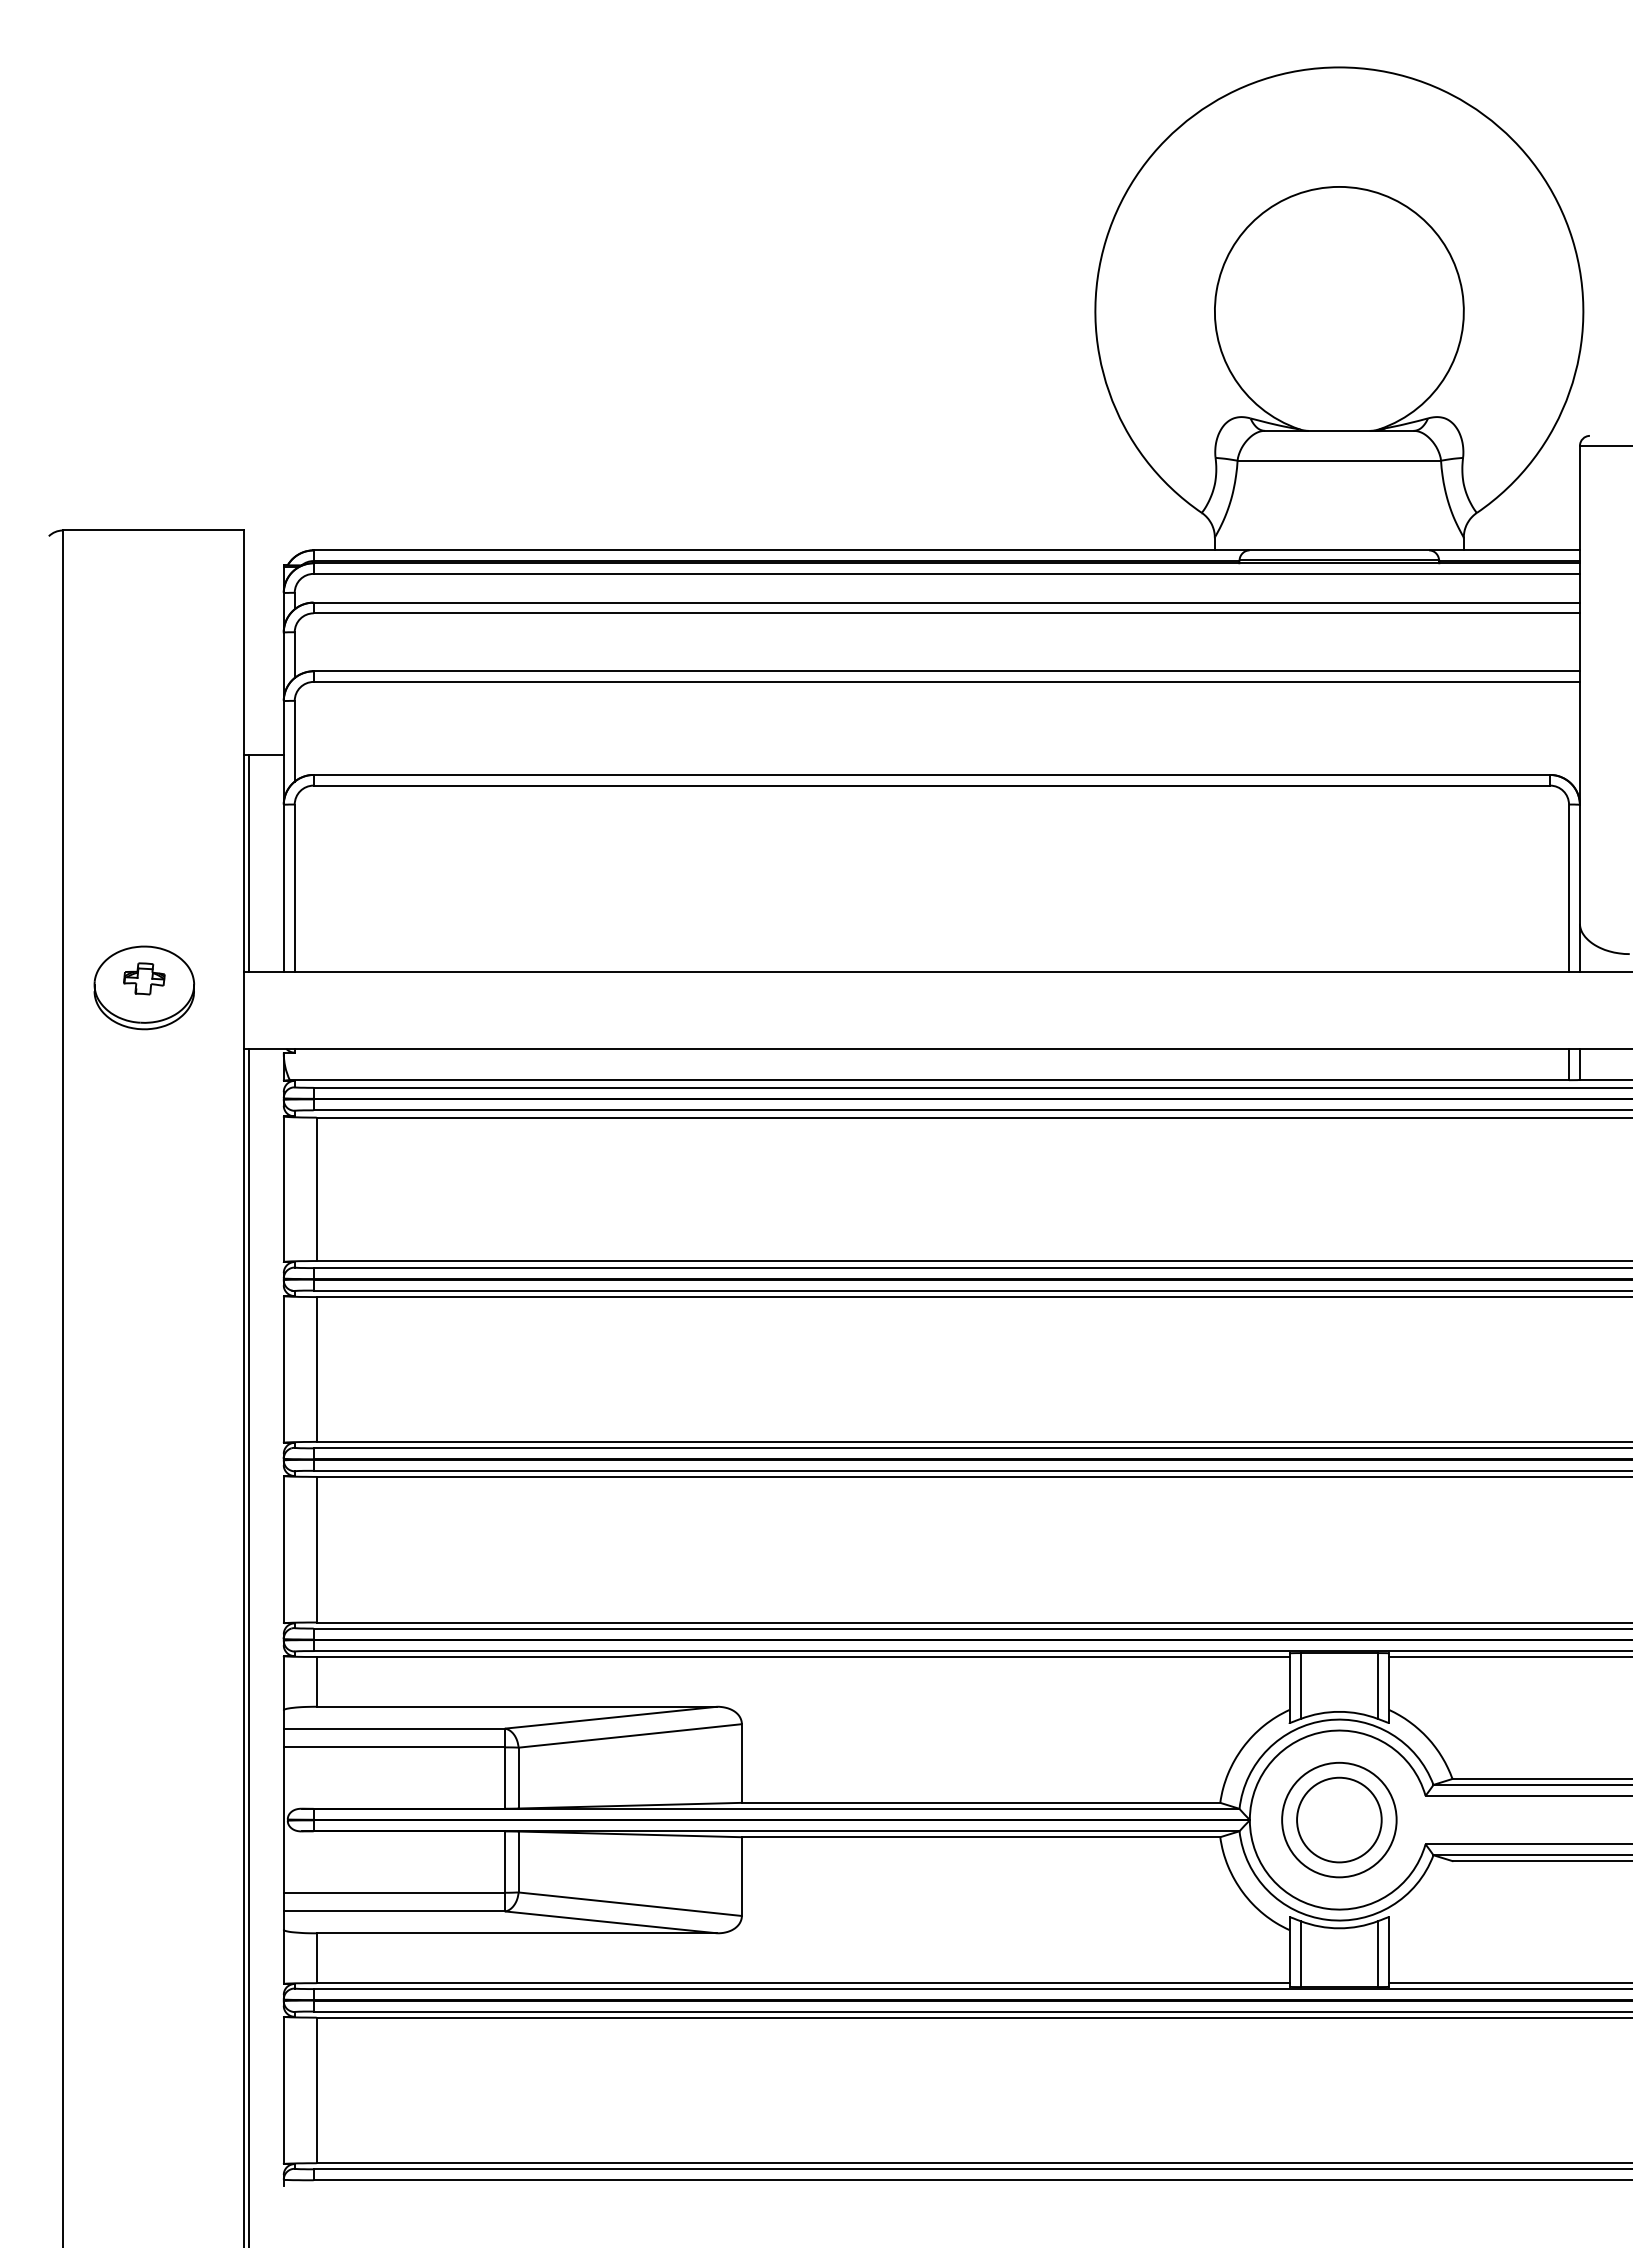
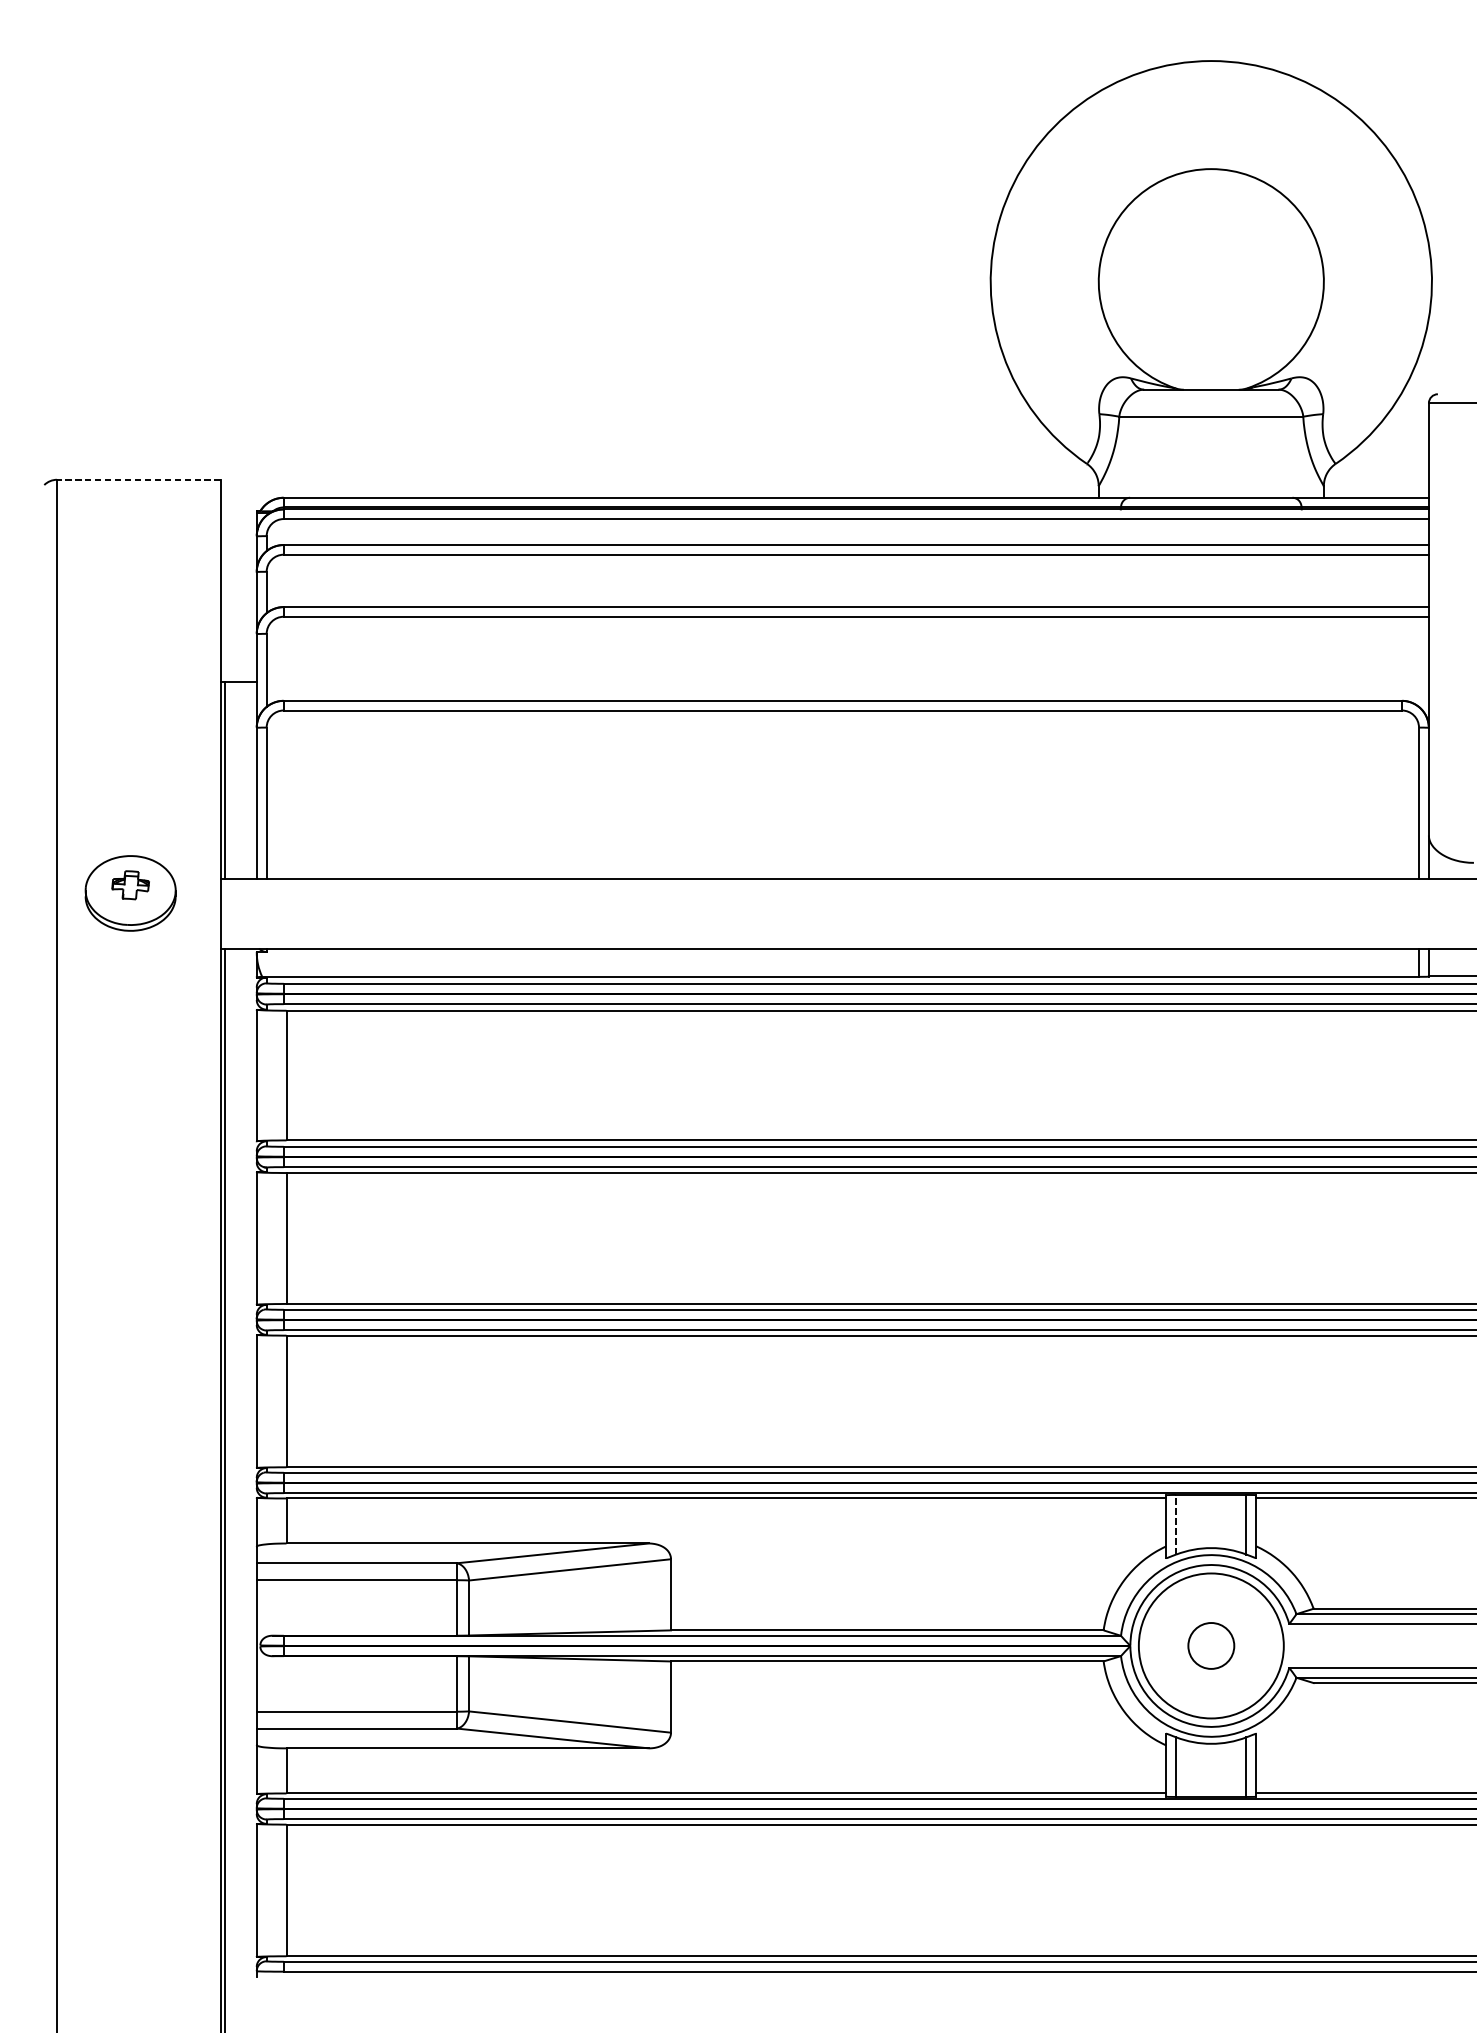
line: (153, 530) -> (138, 479), solid -> dashed
line: (1300, 1686) -> (1176, 1525), solid -> dashed
circle: (1339, 1819) -> (1211, 1645), size x0.6
circle: (1339, 1819) -> (1211, 1645), size x1.4

